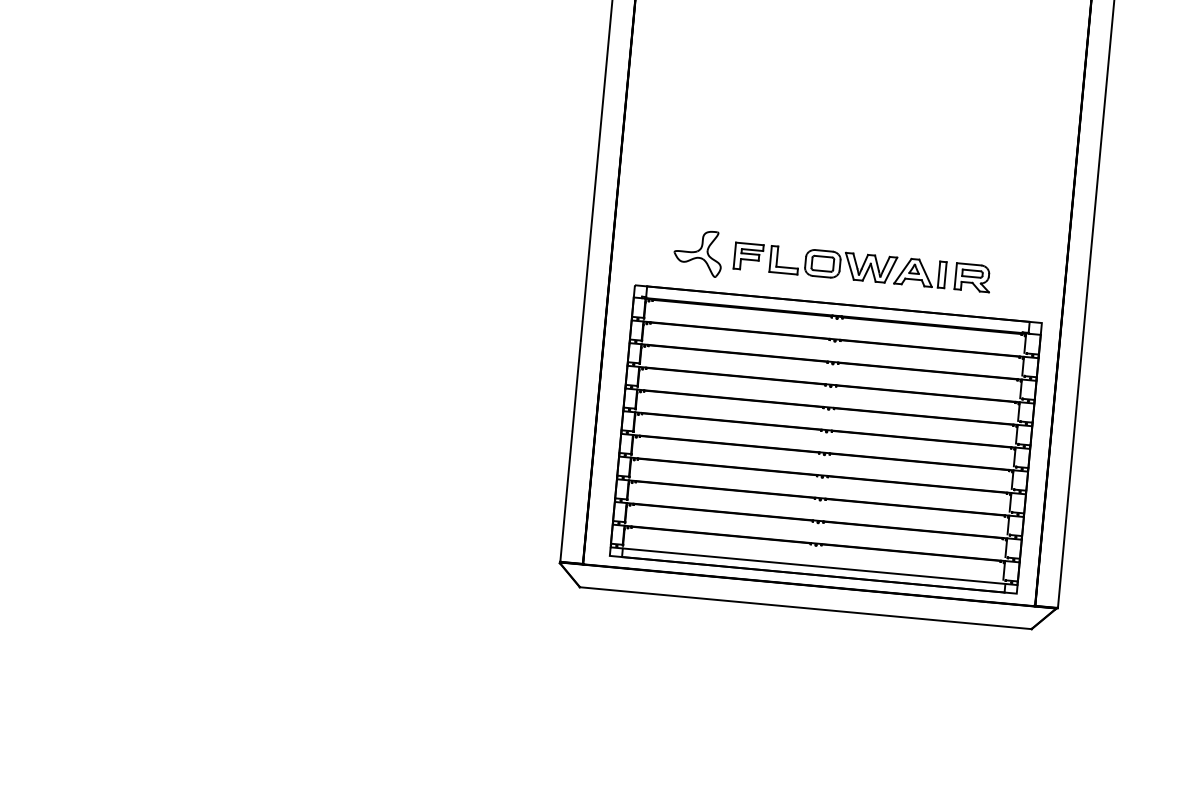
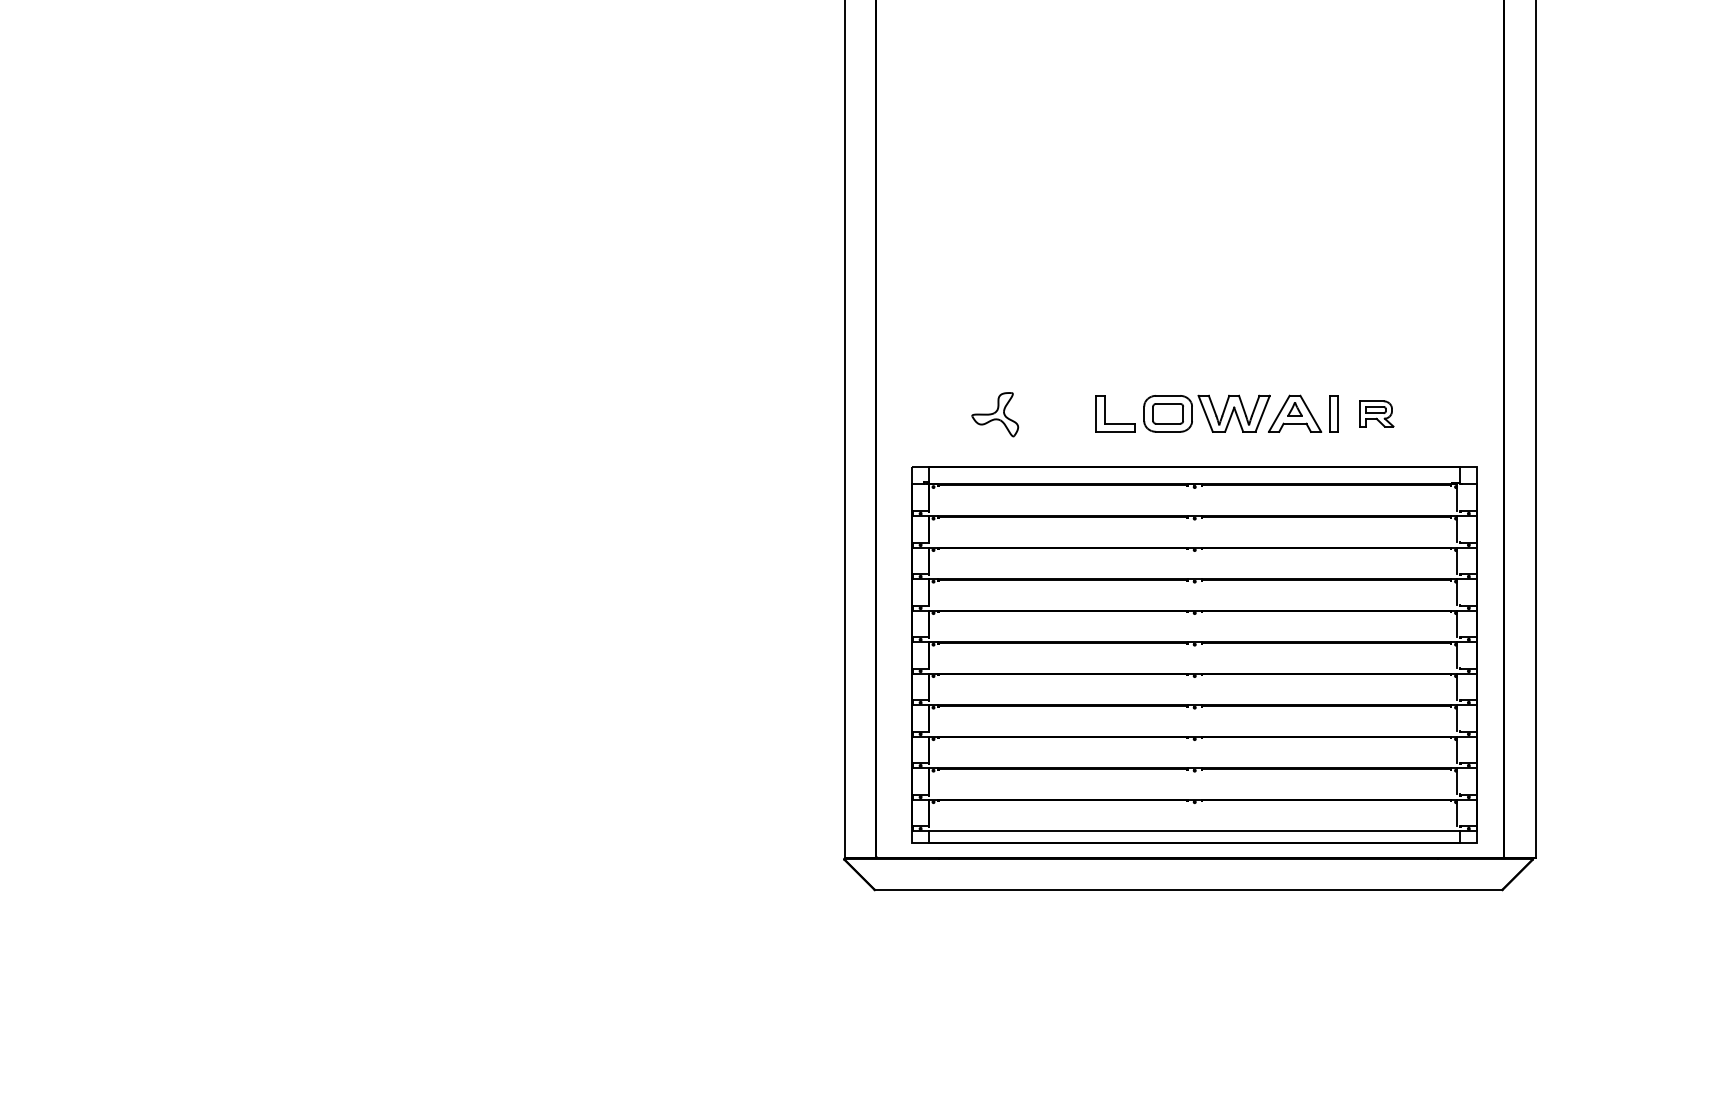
part: (697, 252) -> (994, 414), size x0.7
part: (748, 256) -> (1064, 413), removed
part: (972, 277) -> (1376, 413), size x0.7

